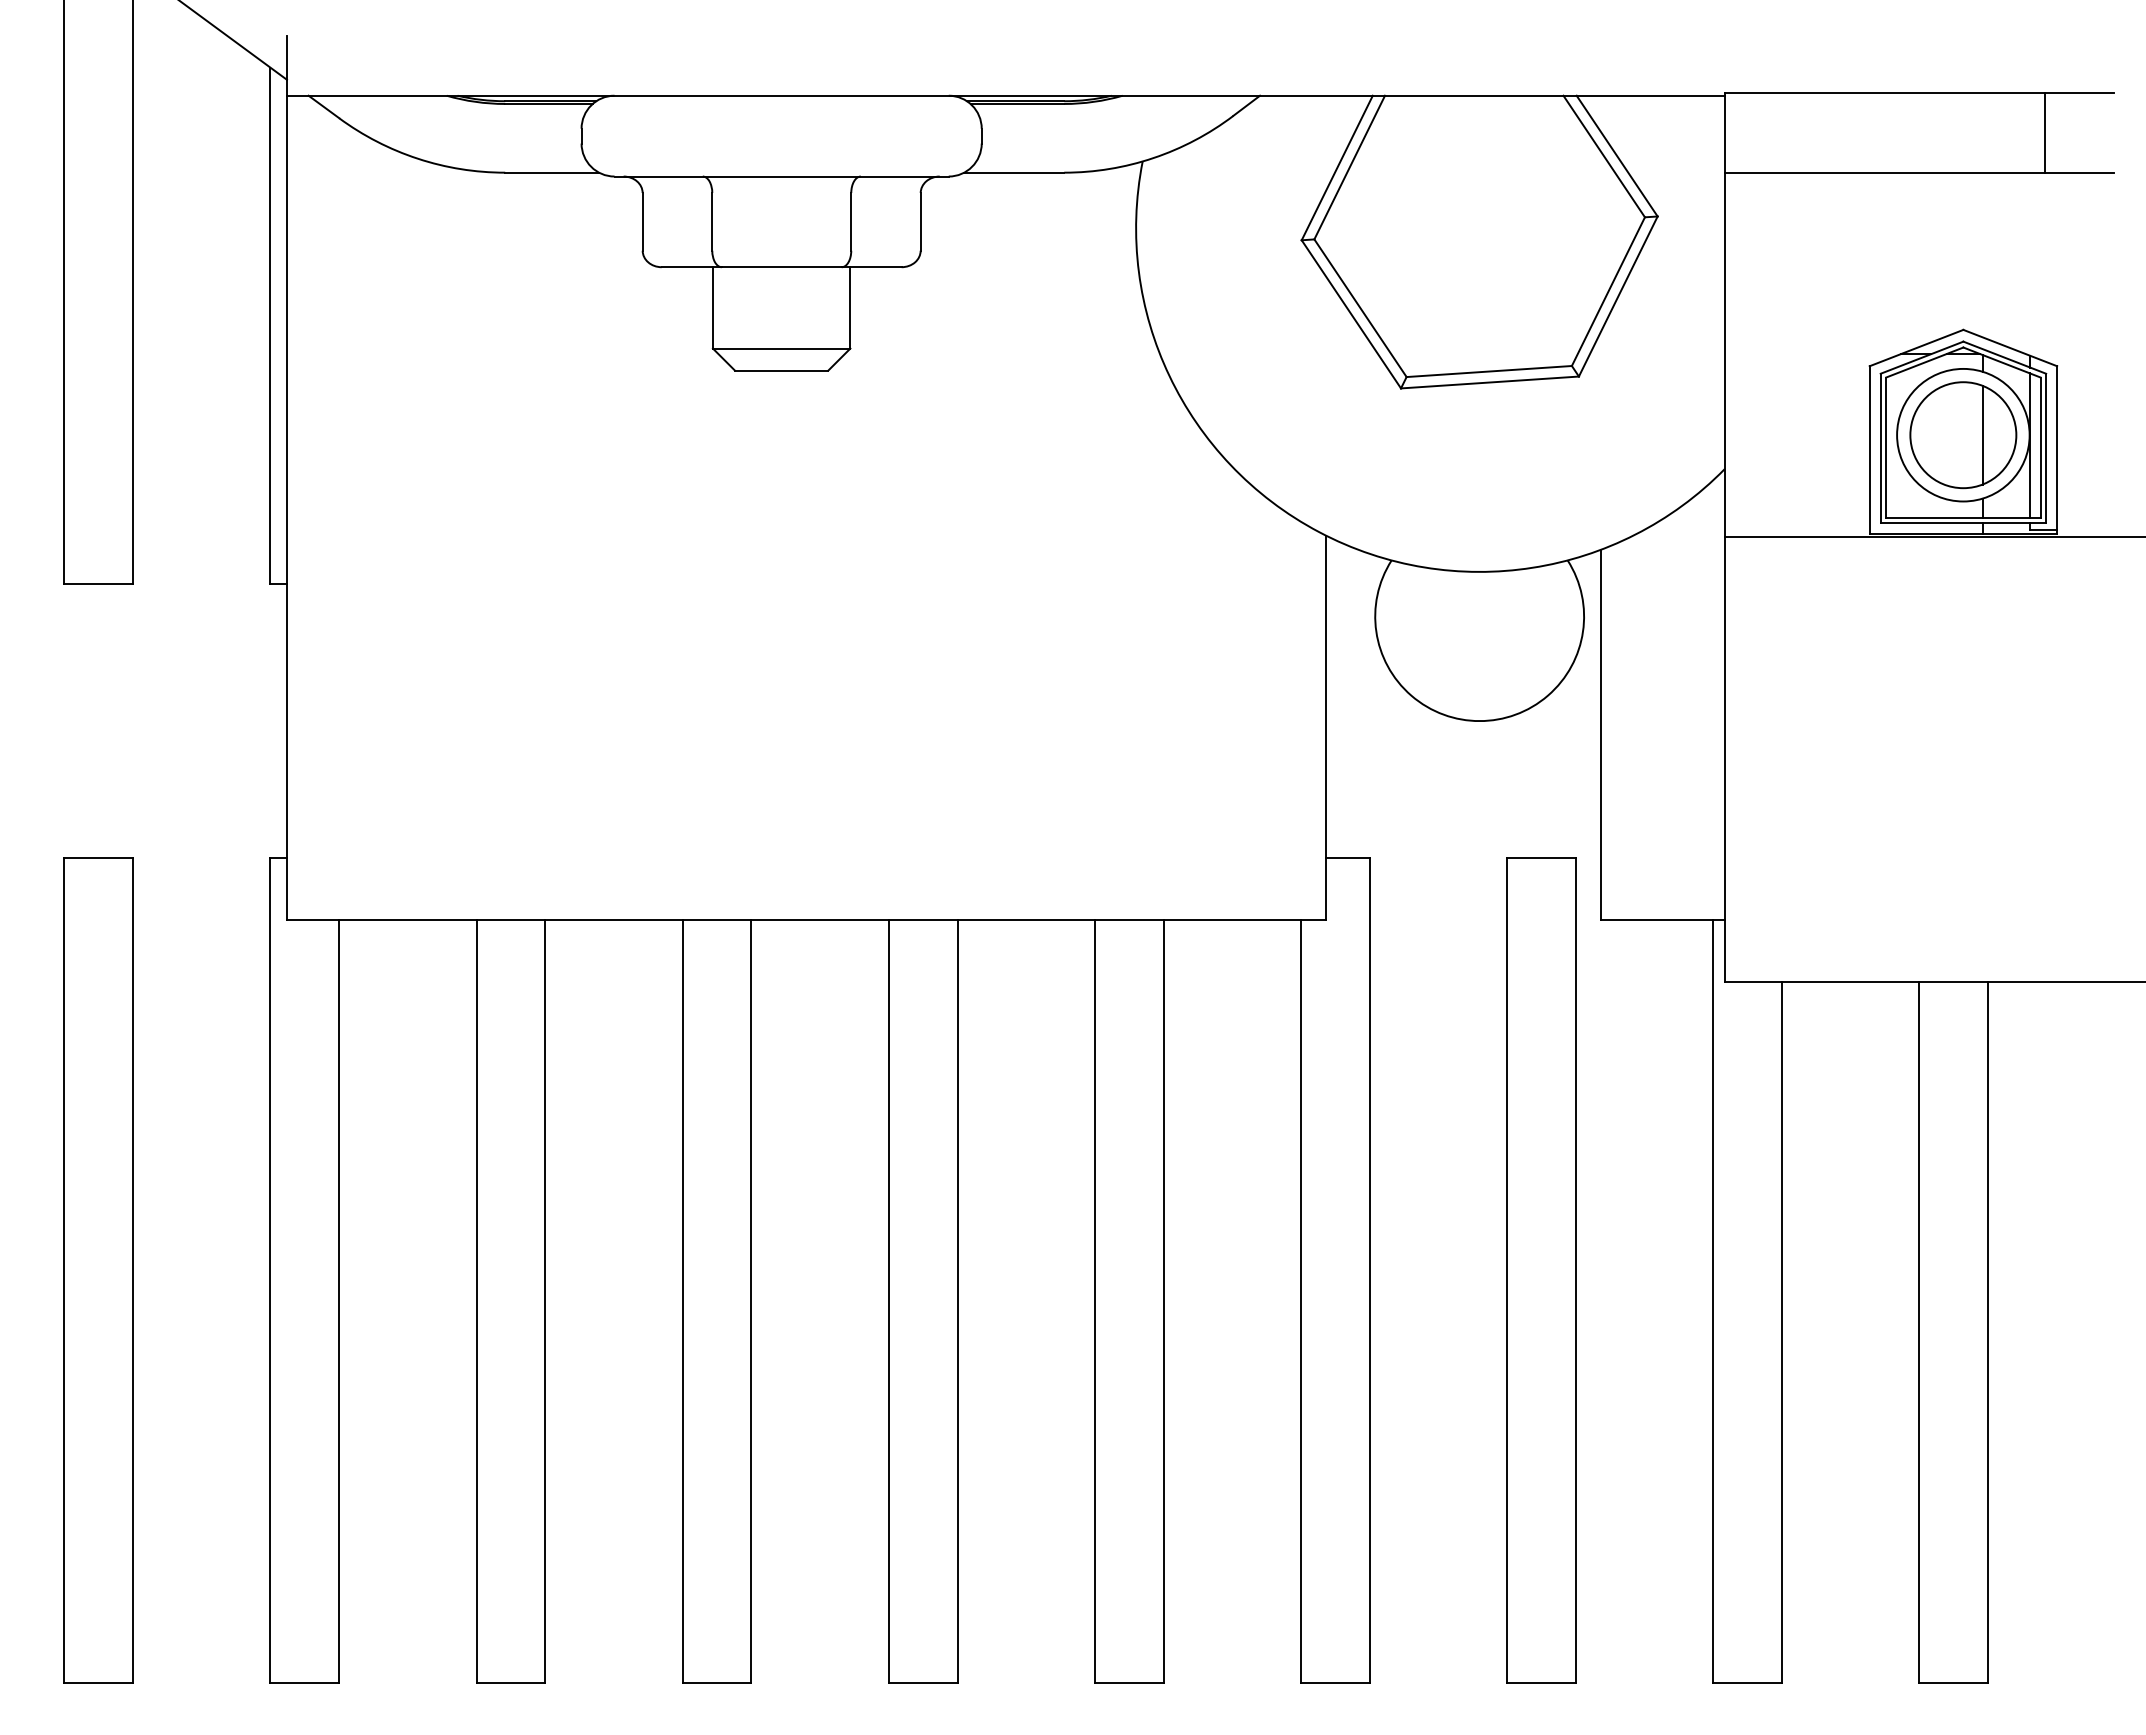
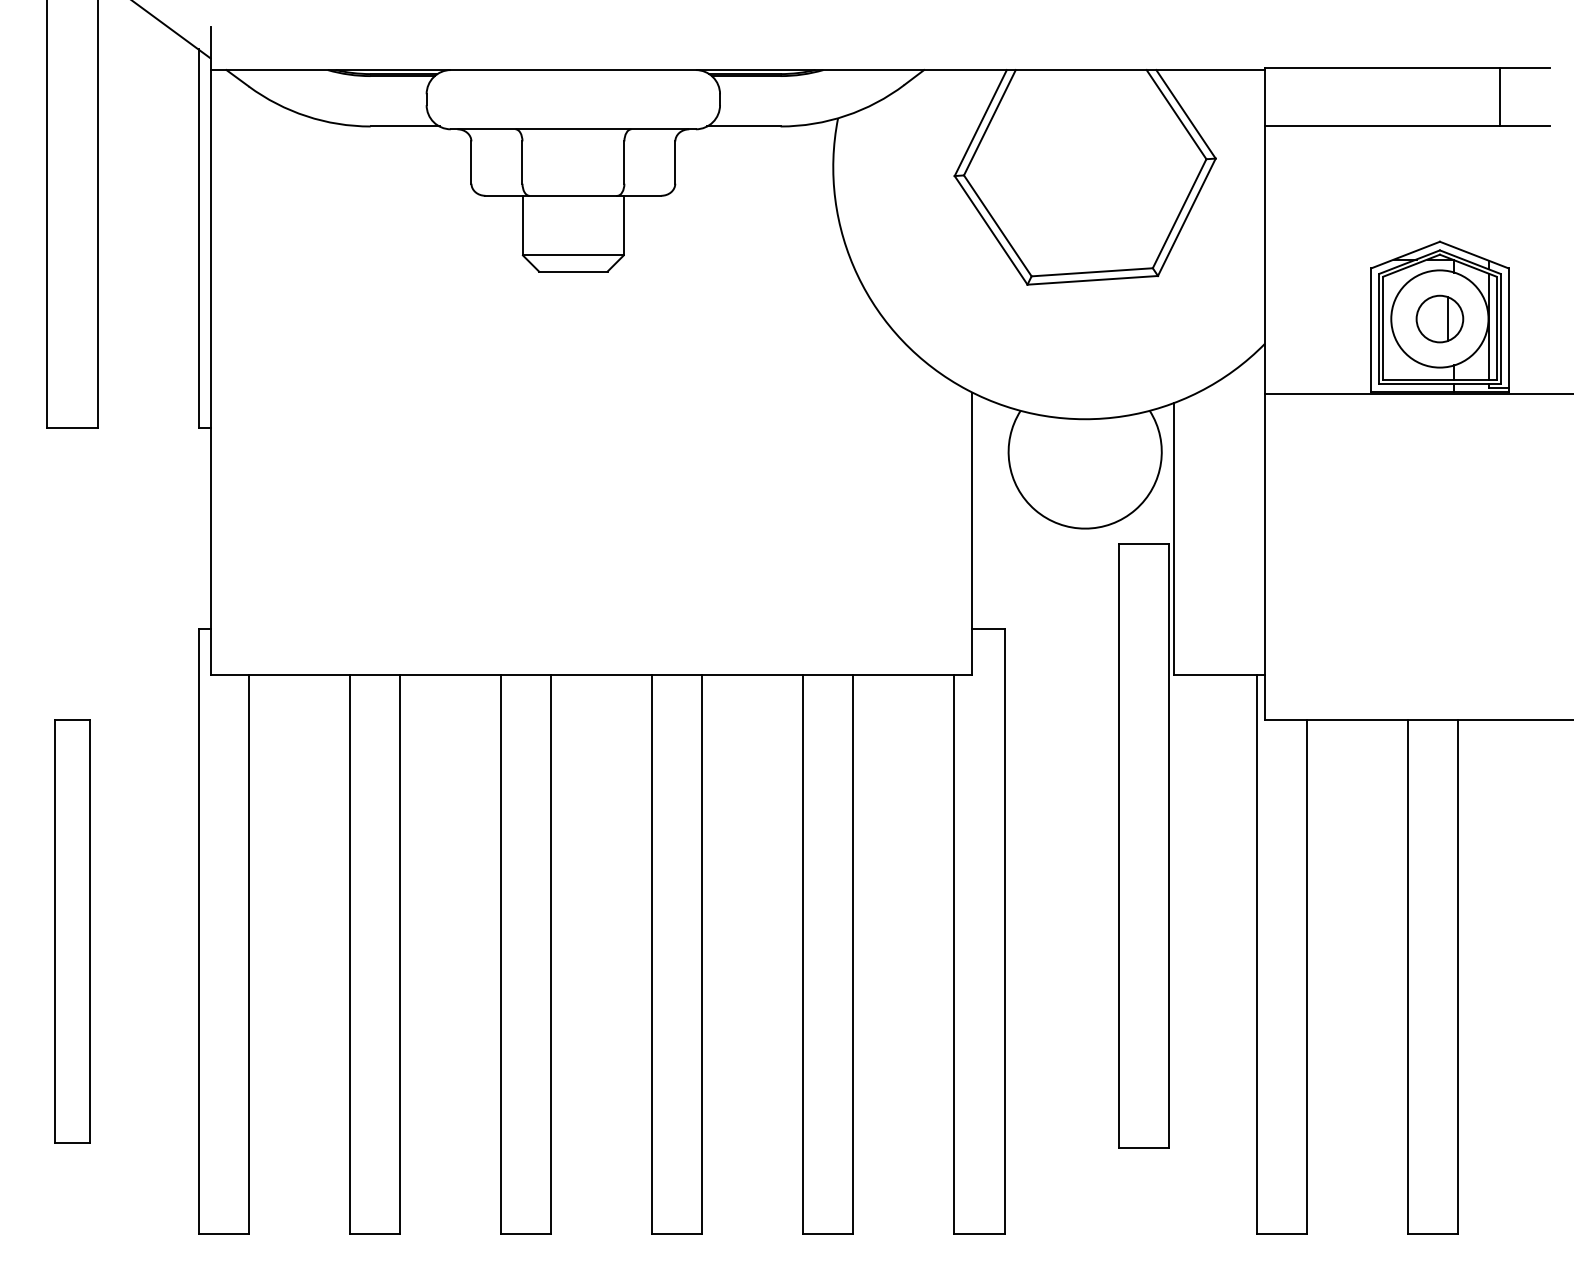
part: (1963, 435) -> (1440, 319), size x0.6
part: (98, 1270) -> (72, 931), size x0.7
part: (1541, 1270) -> (1143, 845), moved

